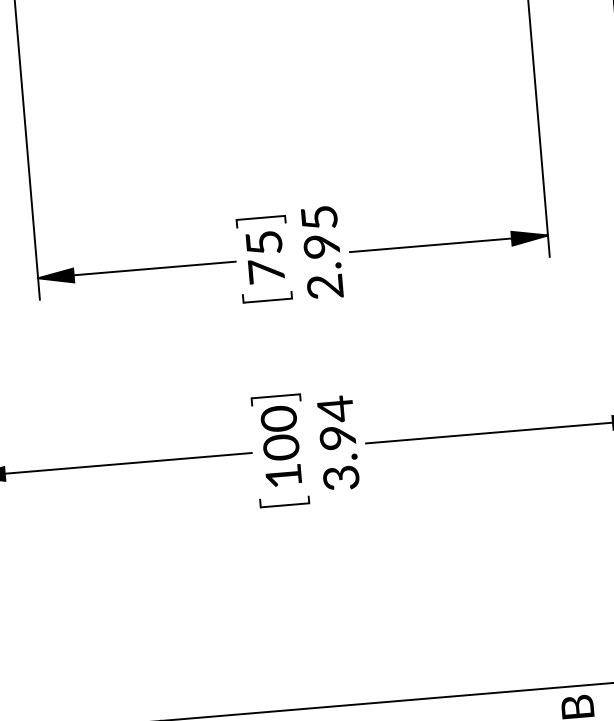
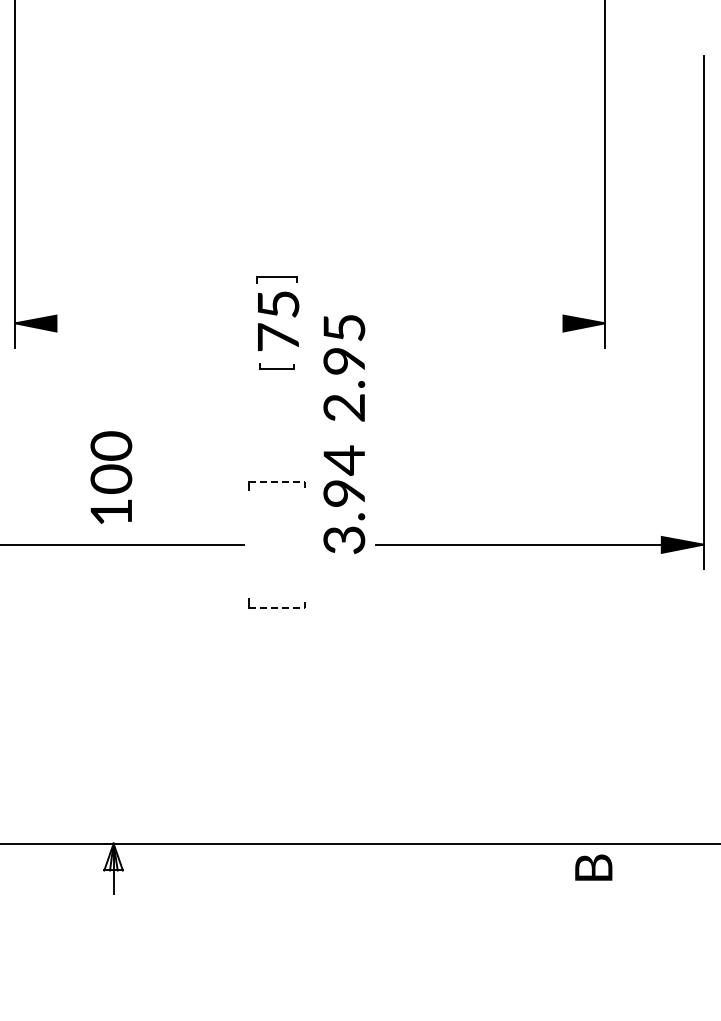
part: (260, 221) -> (276, 279), size x0.7
line: (448, 243) -> (490, 323), removed
text: (322, 252) -> (344, 368), moved
line: (136, 270) -> (129, 323), removed
part: (266, 296) -> (276, 366), size x0.6
line: (280, 395) -> (282, 481), solid -> dashed
text: (338, 442) -> (344, 499), moved
text: (281, 446) -> (111, 477), moved
line: (289, 504) -> (282, 607), solid -> dashed

